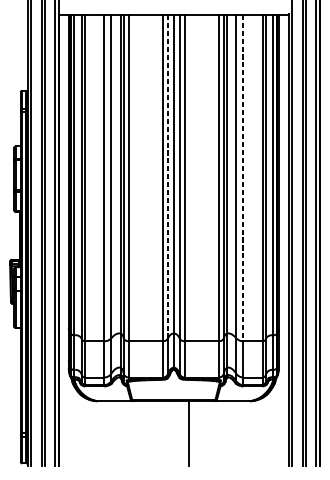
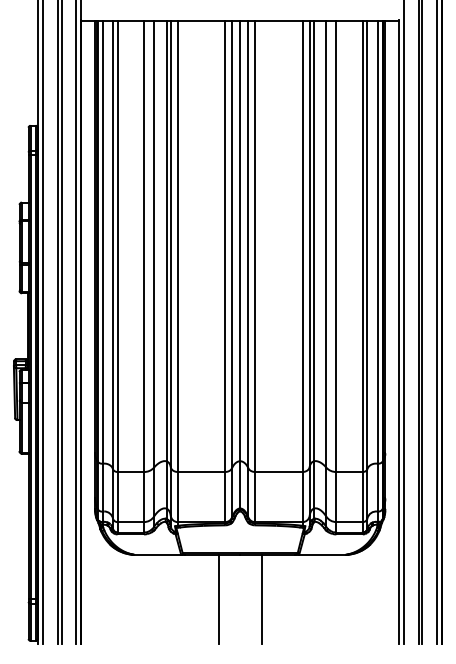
line: (168, 176) -> (232, 244), dashed -> solid
line: (243, 178) -> (336, 246), dashed -> solid
line: (158, 433) -> (218, 599), added

